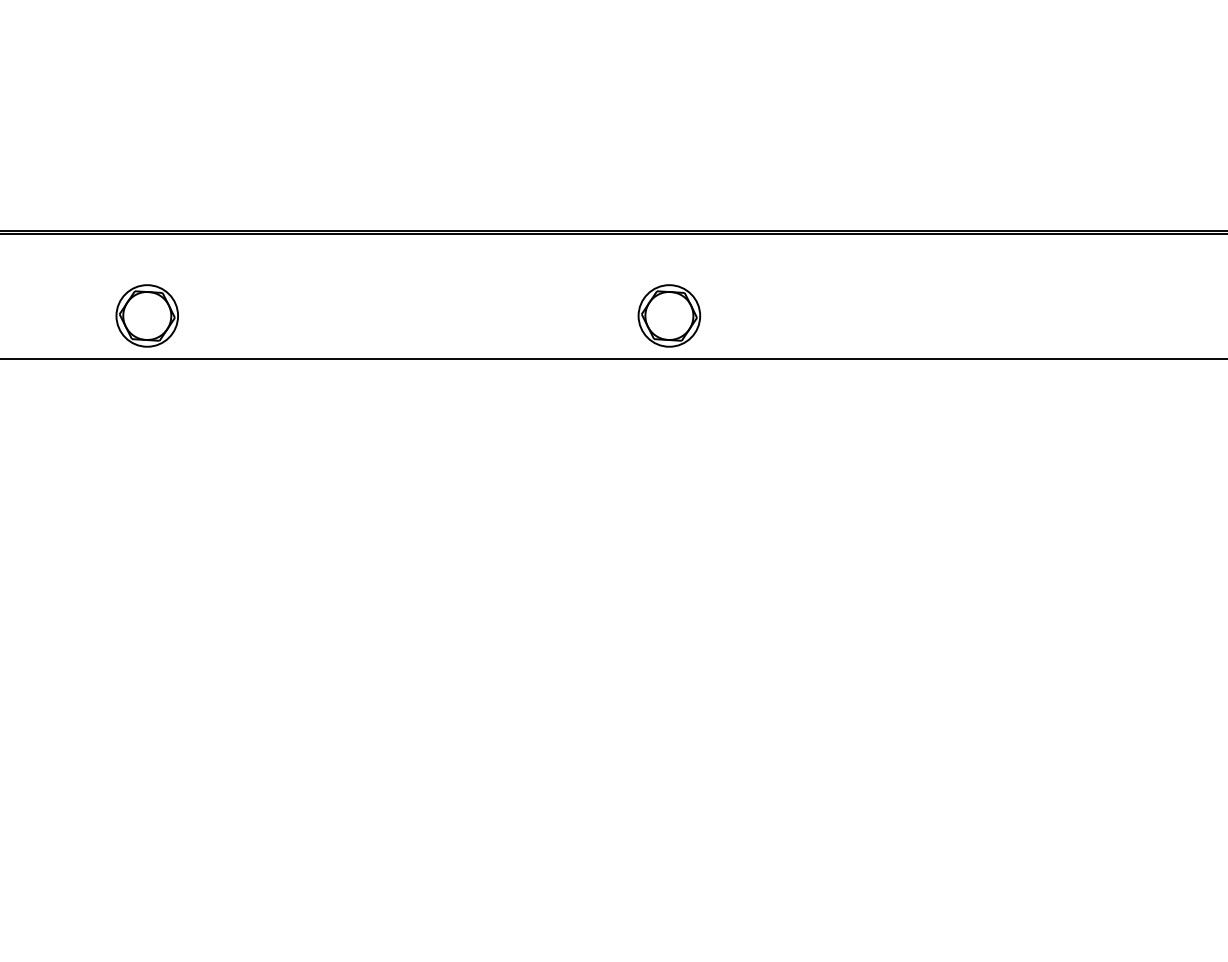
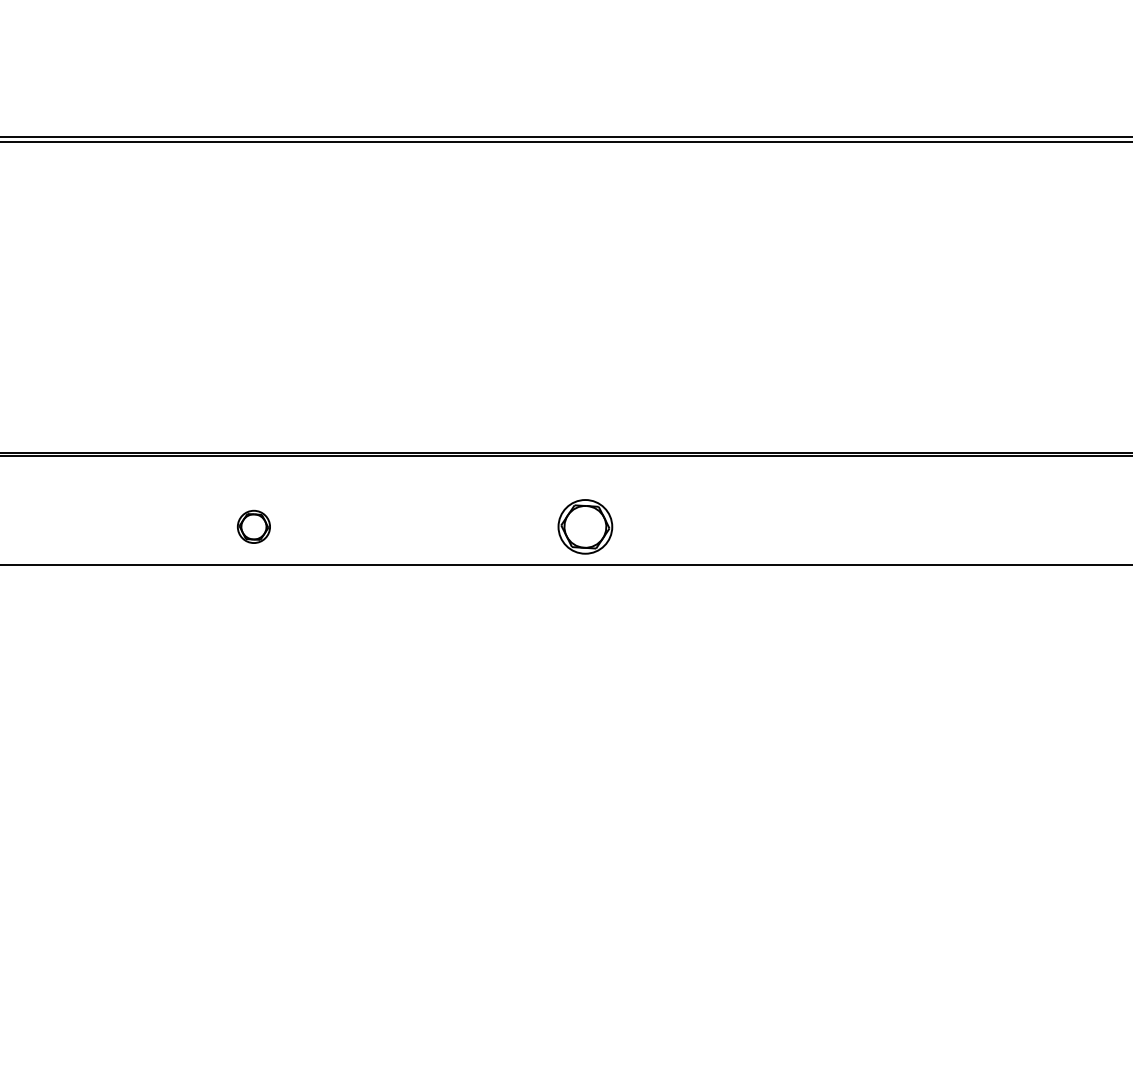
part: (146, 315) -> (253, 526), size x0.6
part: (669, 315) -> (585, 526), moved

